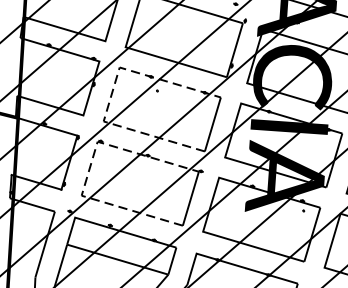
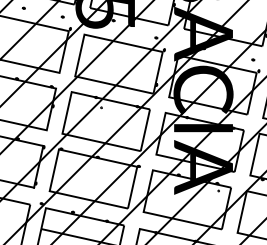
line: (112, 93) -> (67, 112), dashed -> solid
line: (89, 167) -> (54, 169), dashed -> solid

